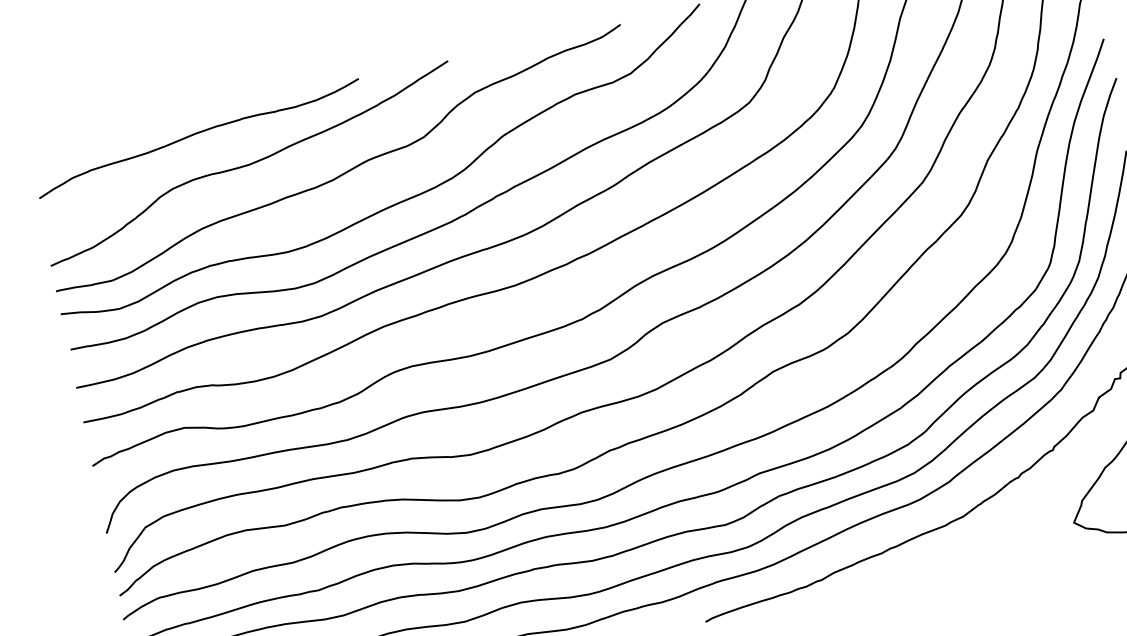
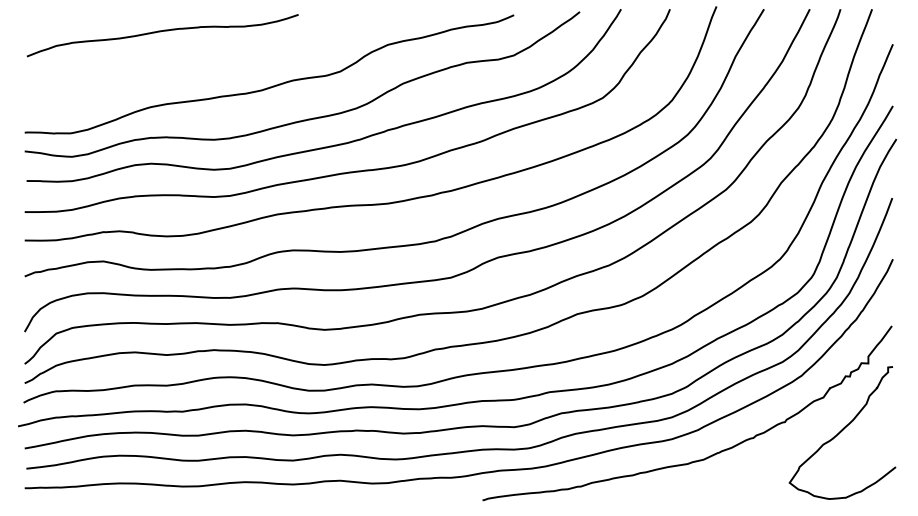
curve: (249, 163) -> (198, 63), removed

